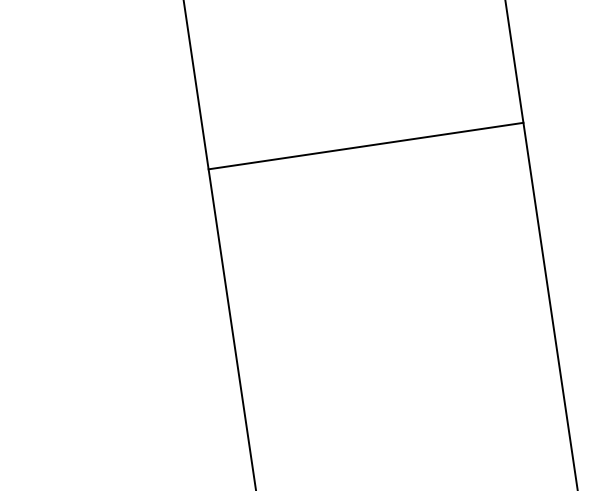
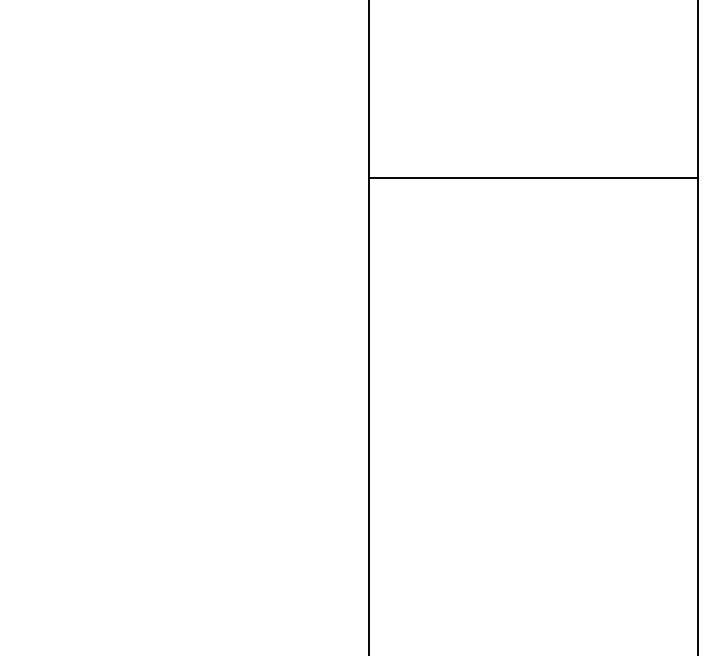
line: (365, 146) -> (532, 178), moved

